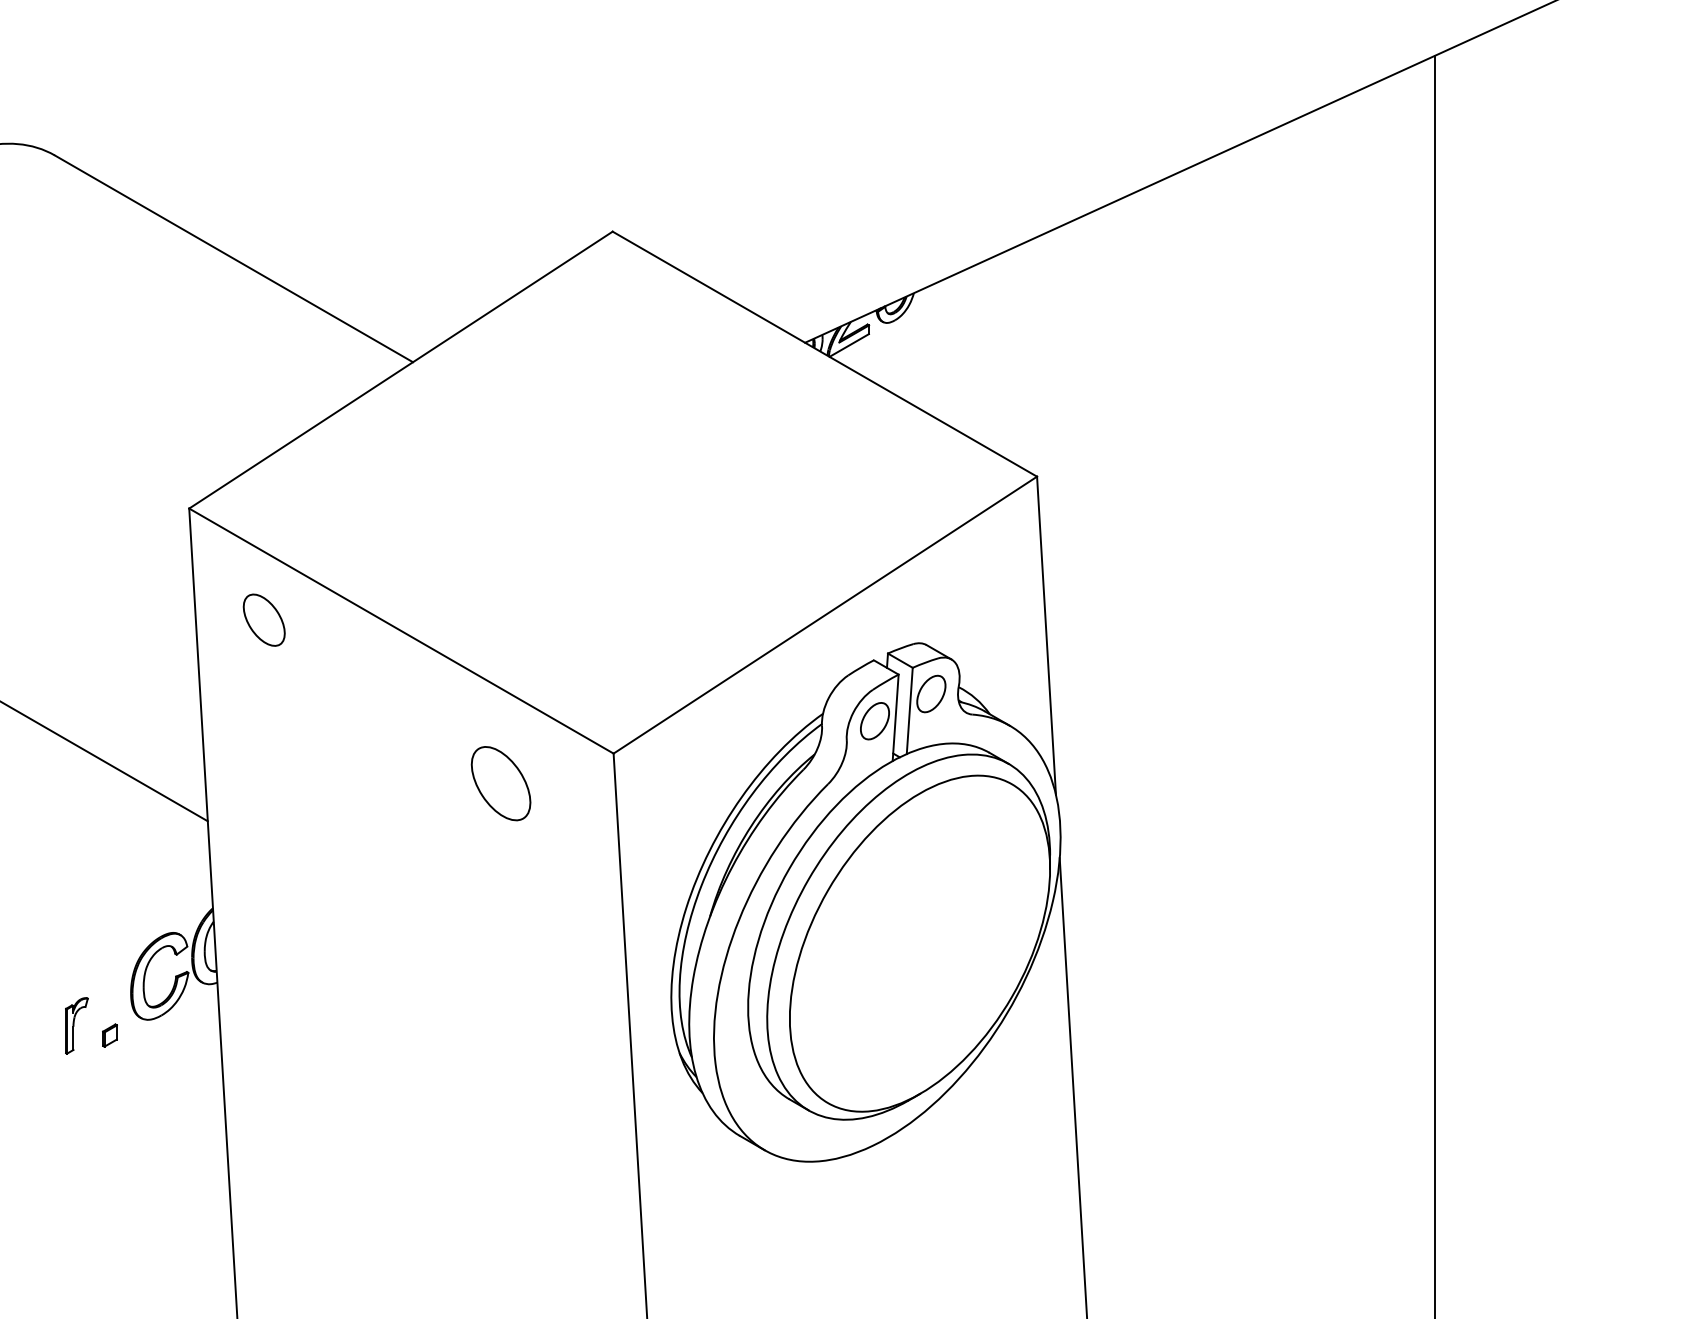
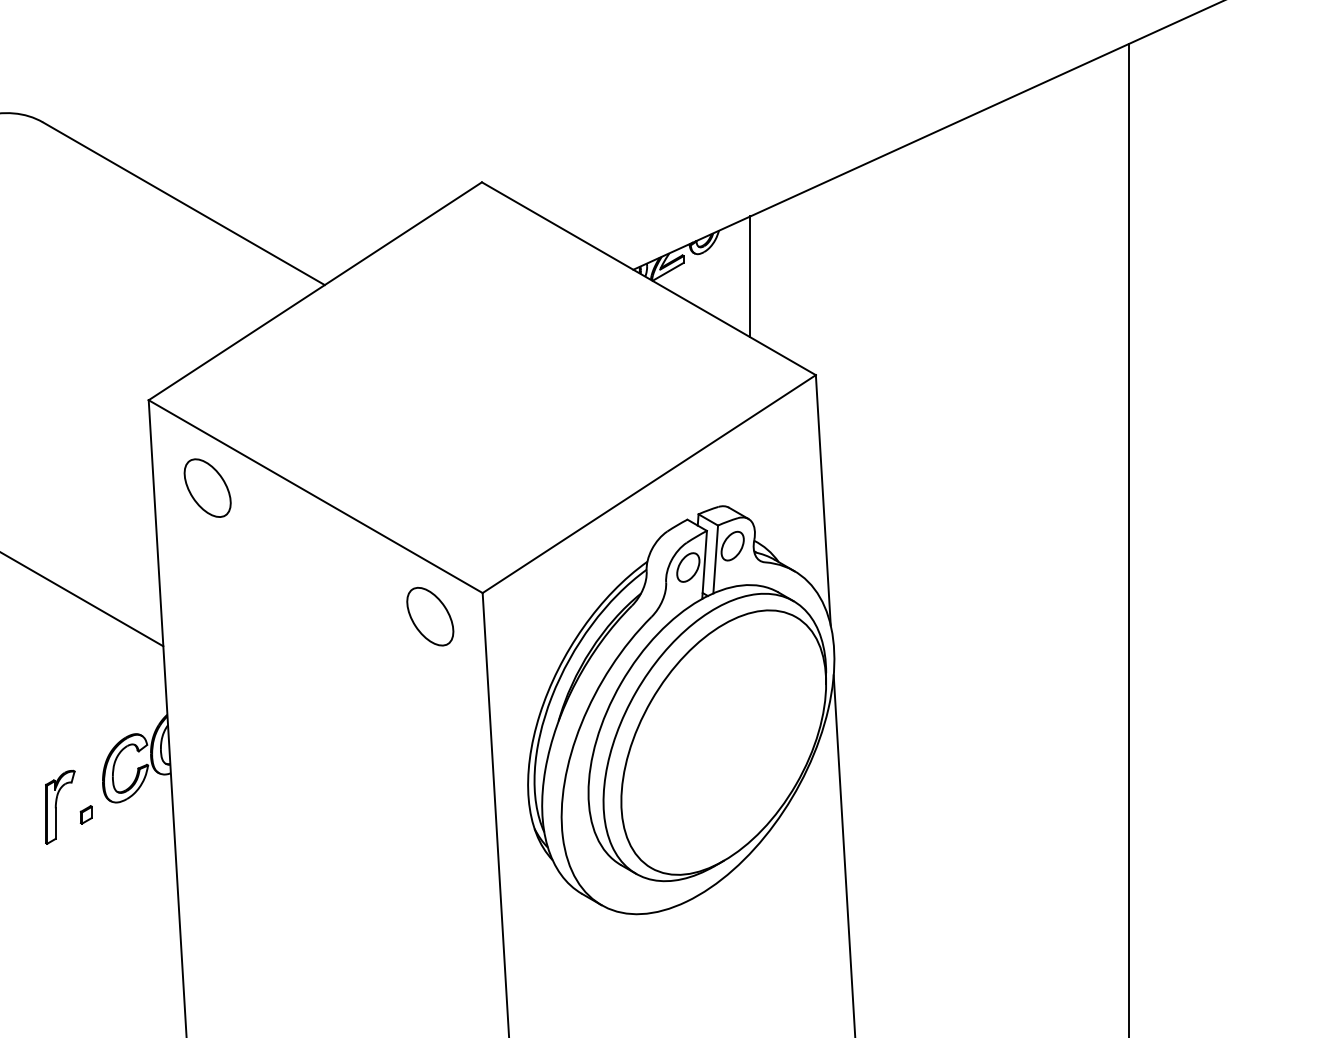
line: (953, 351) -> (750, 276), added
part: (264, 619) -> (207, 487), size x1.43
part: (500, 783) -> (429, 616), moved
part: (76, 1025) -> (60, 807), size x1.67

